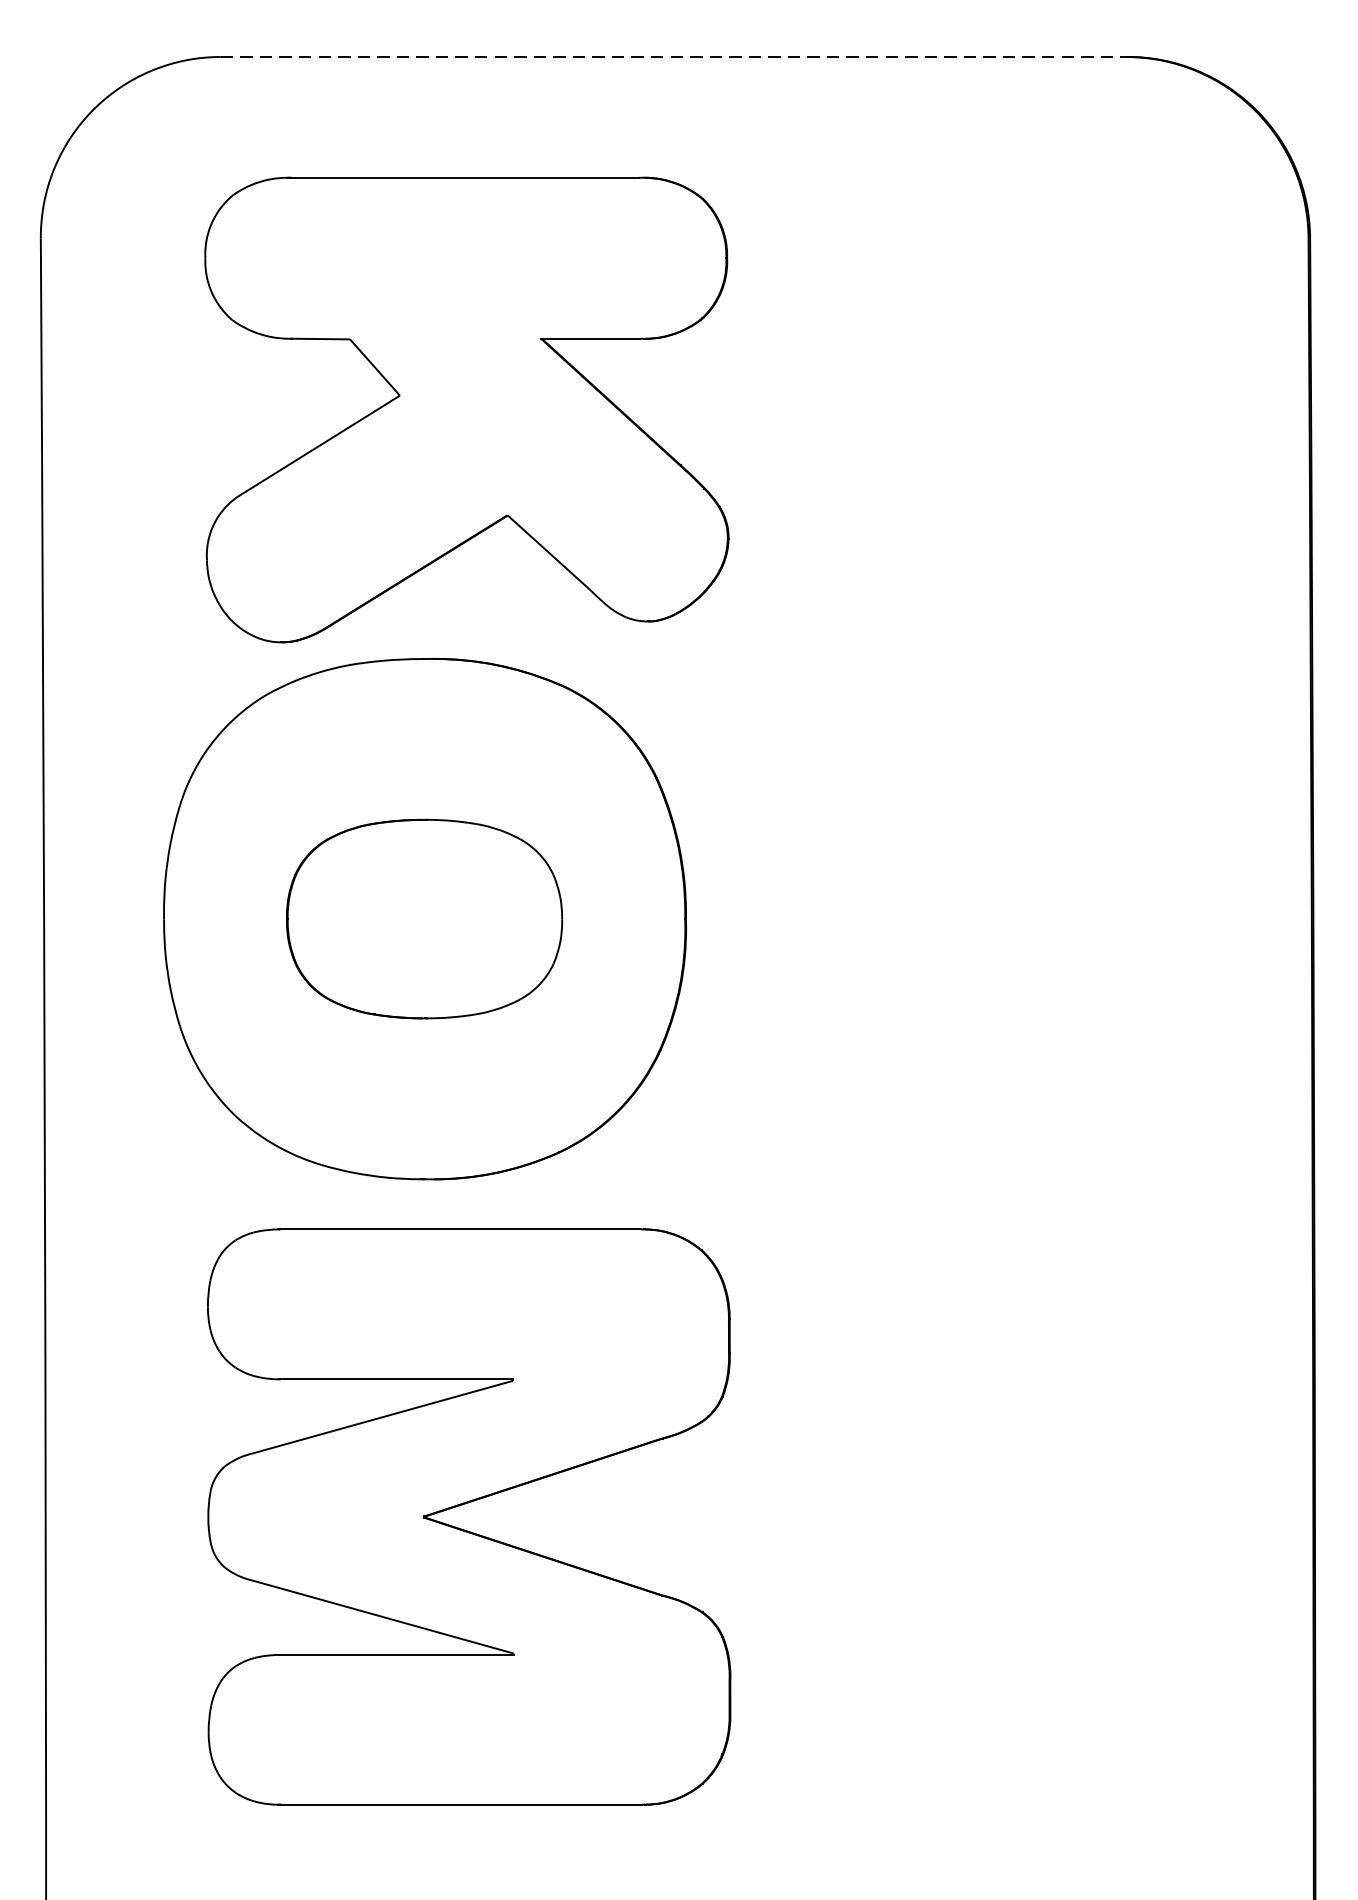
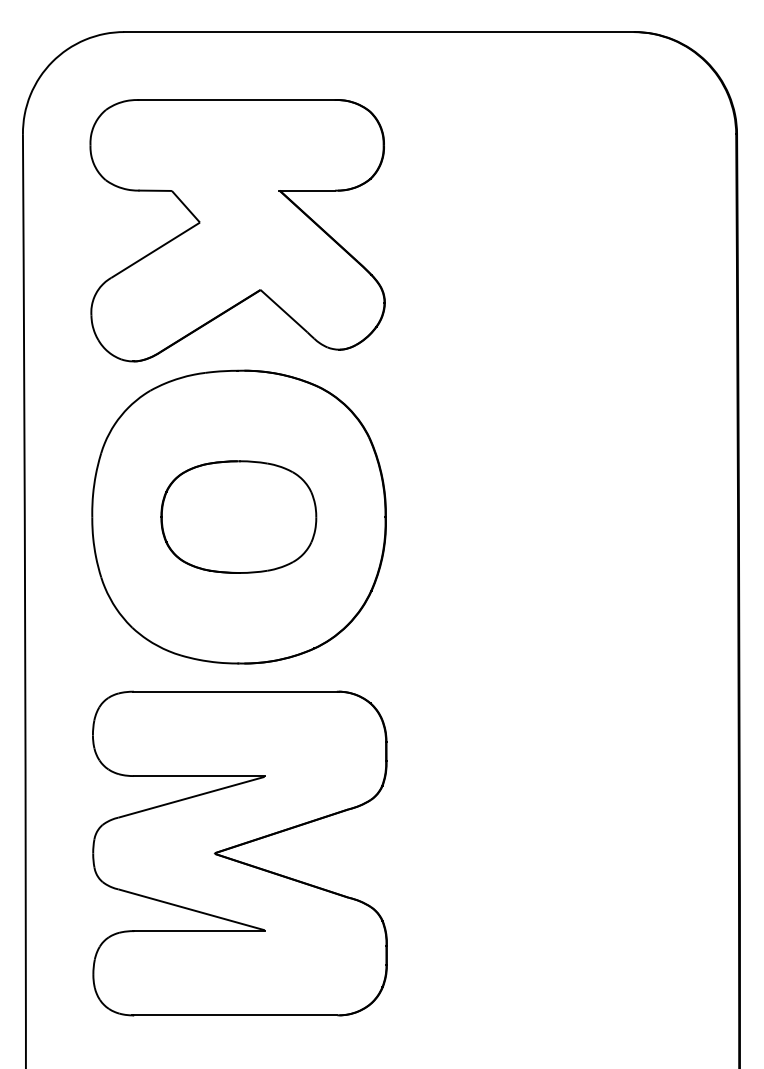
line: (674, 57) -> (379, 32), dashed -> solid
part: (466, 409) -> (237, 230), moved
part: (463, 1506) -> (236, 847), moved

